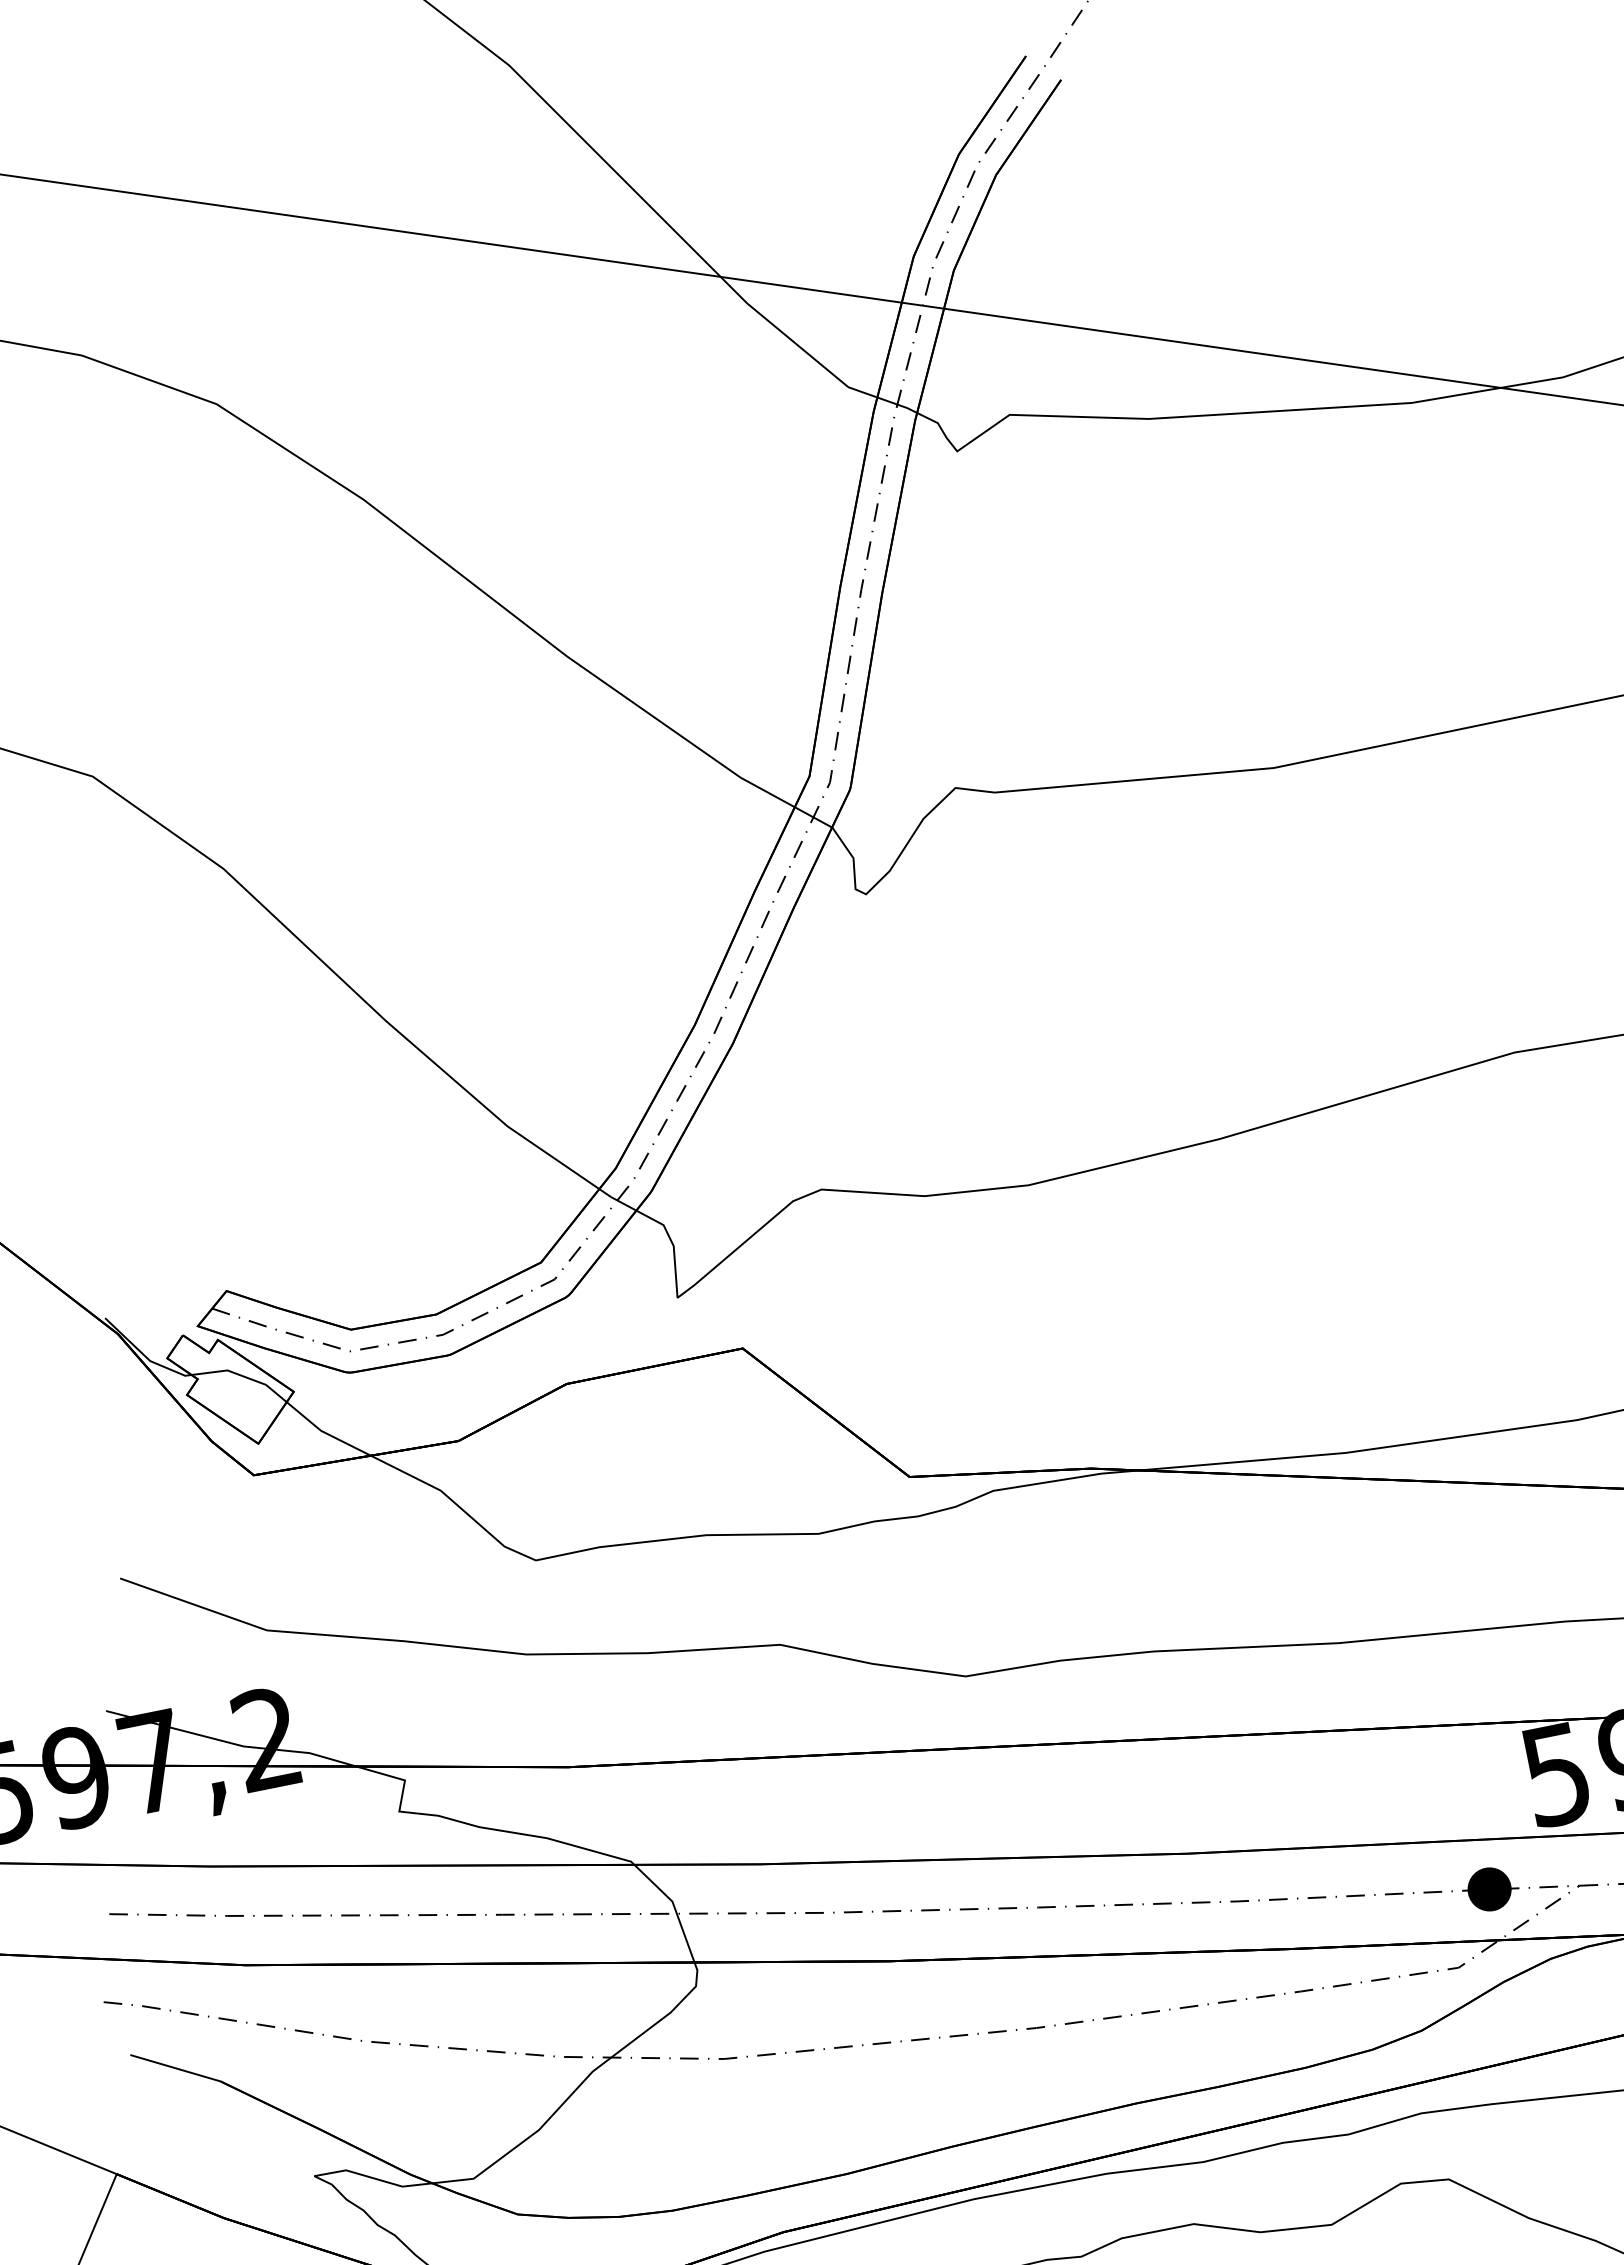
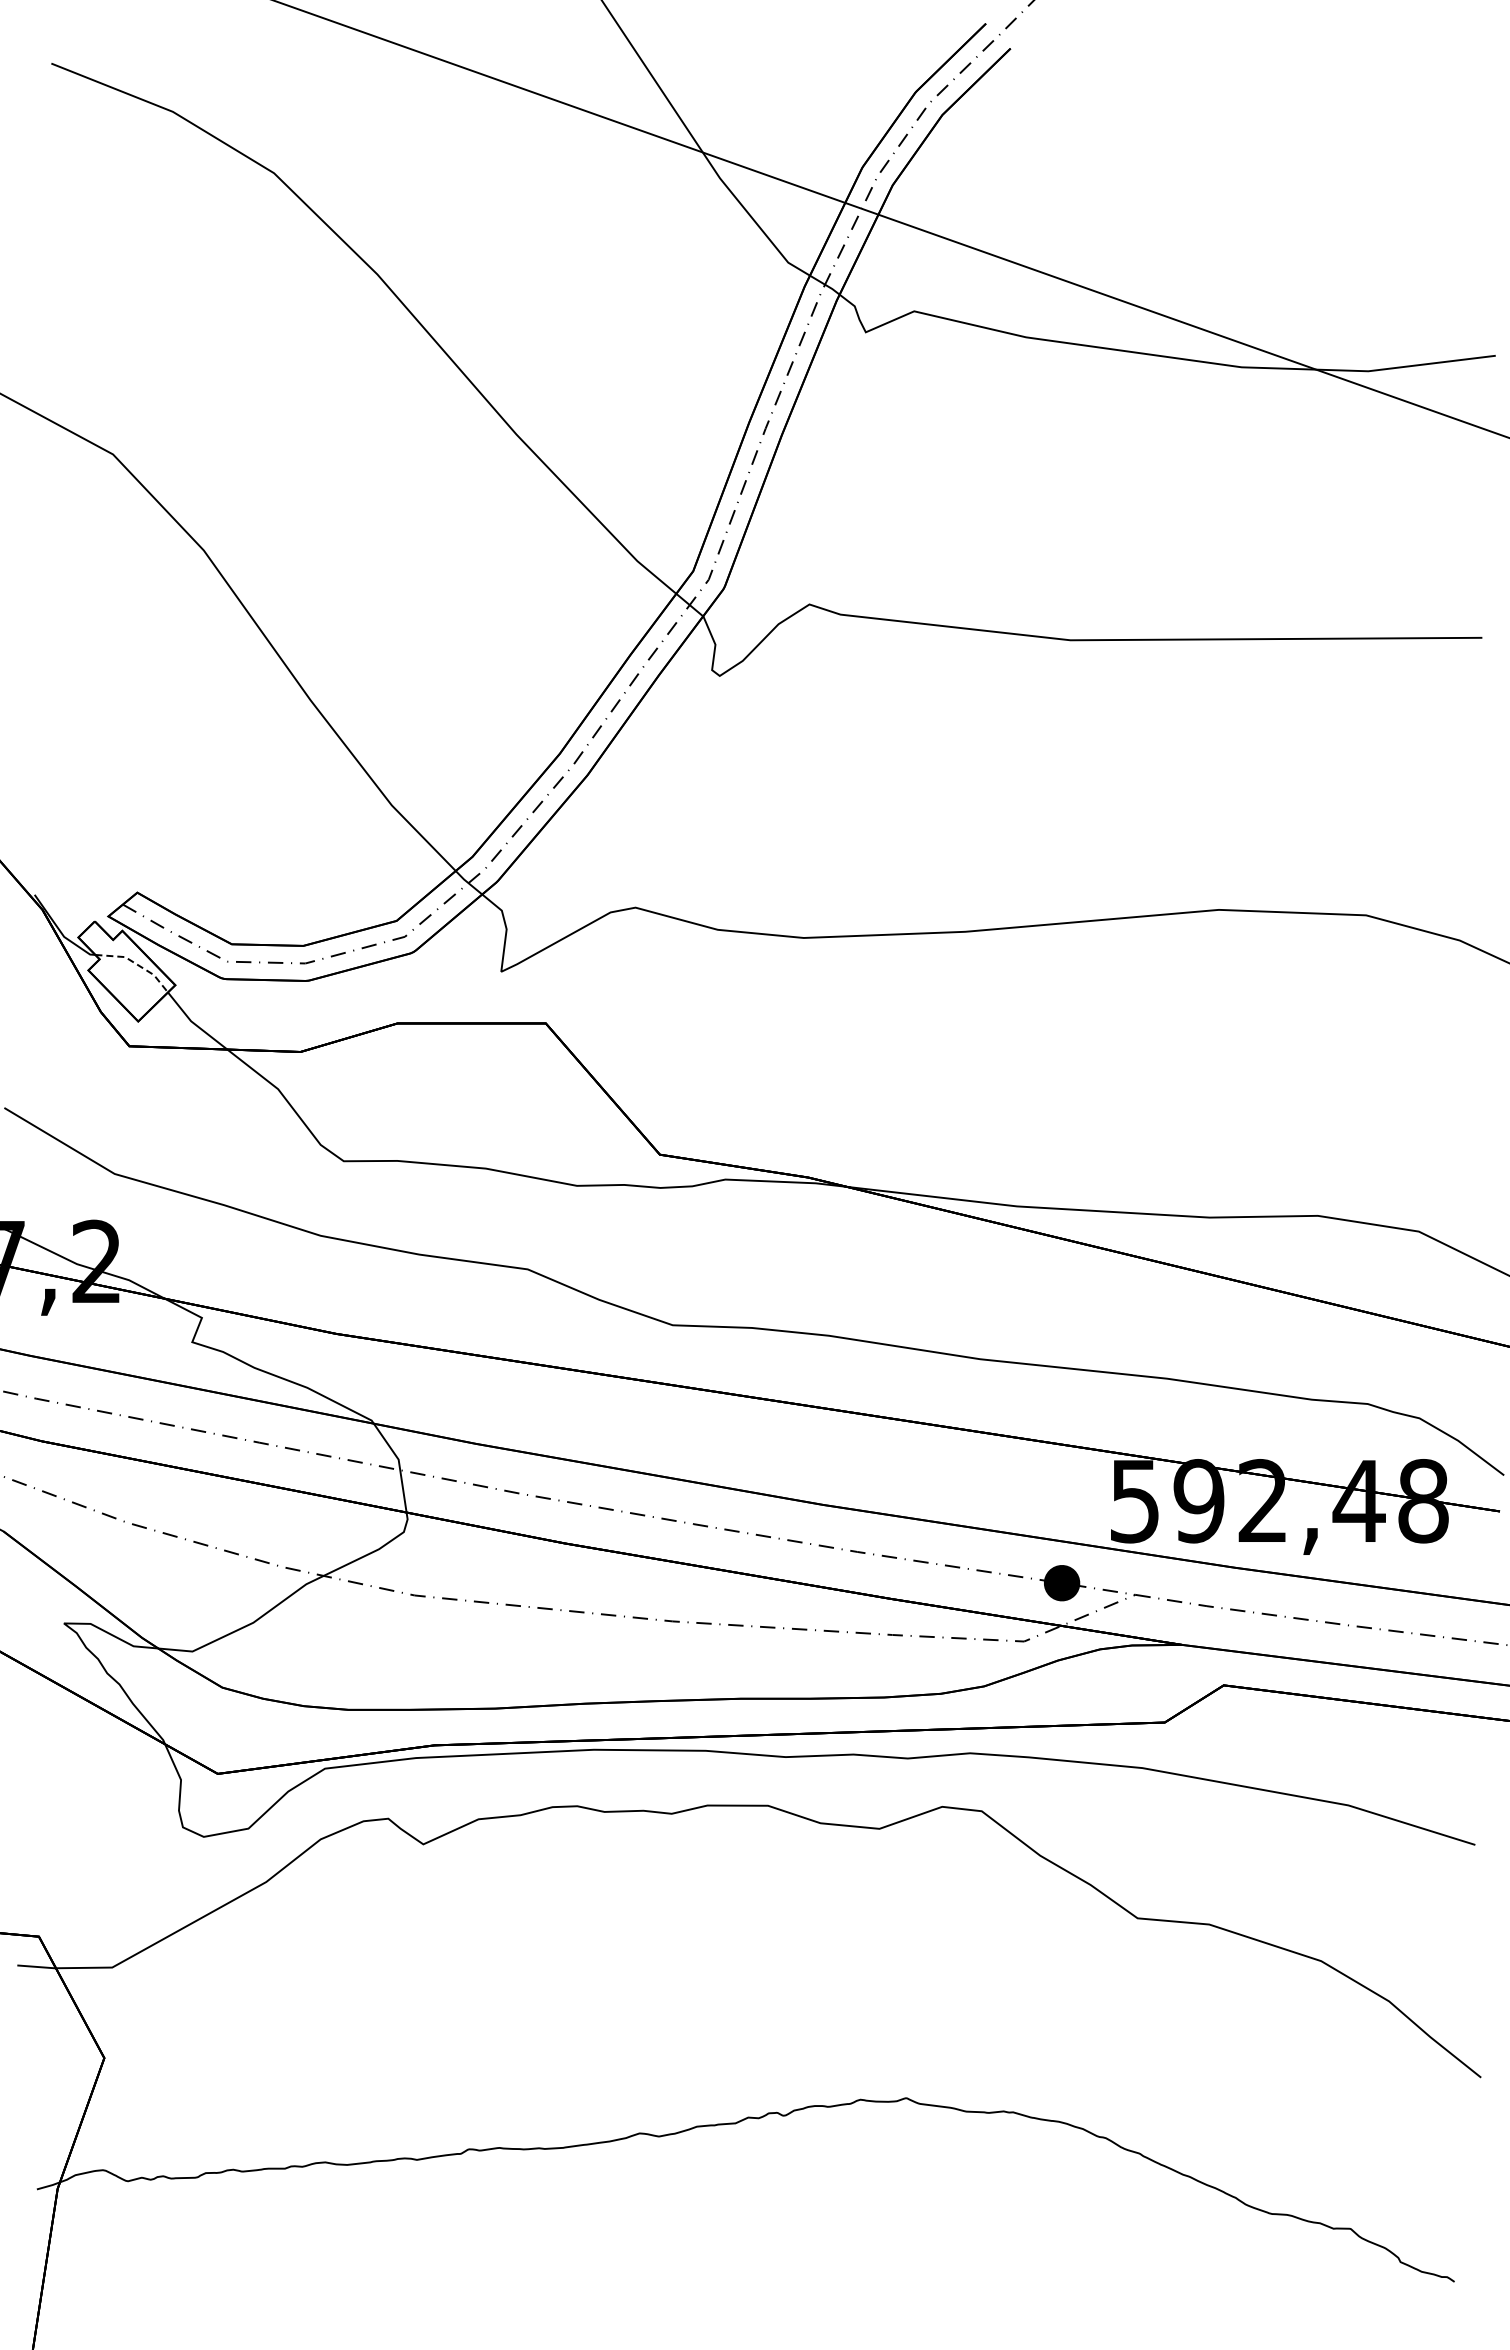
line: (243, 1376) -> (137, 964), solid -> dashed

